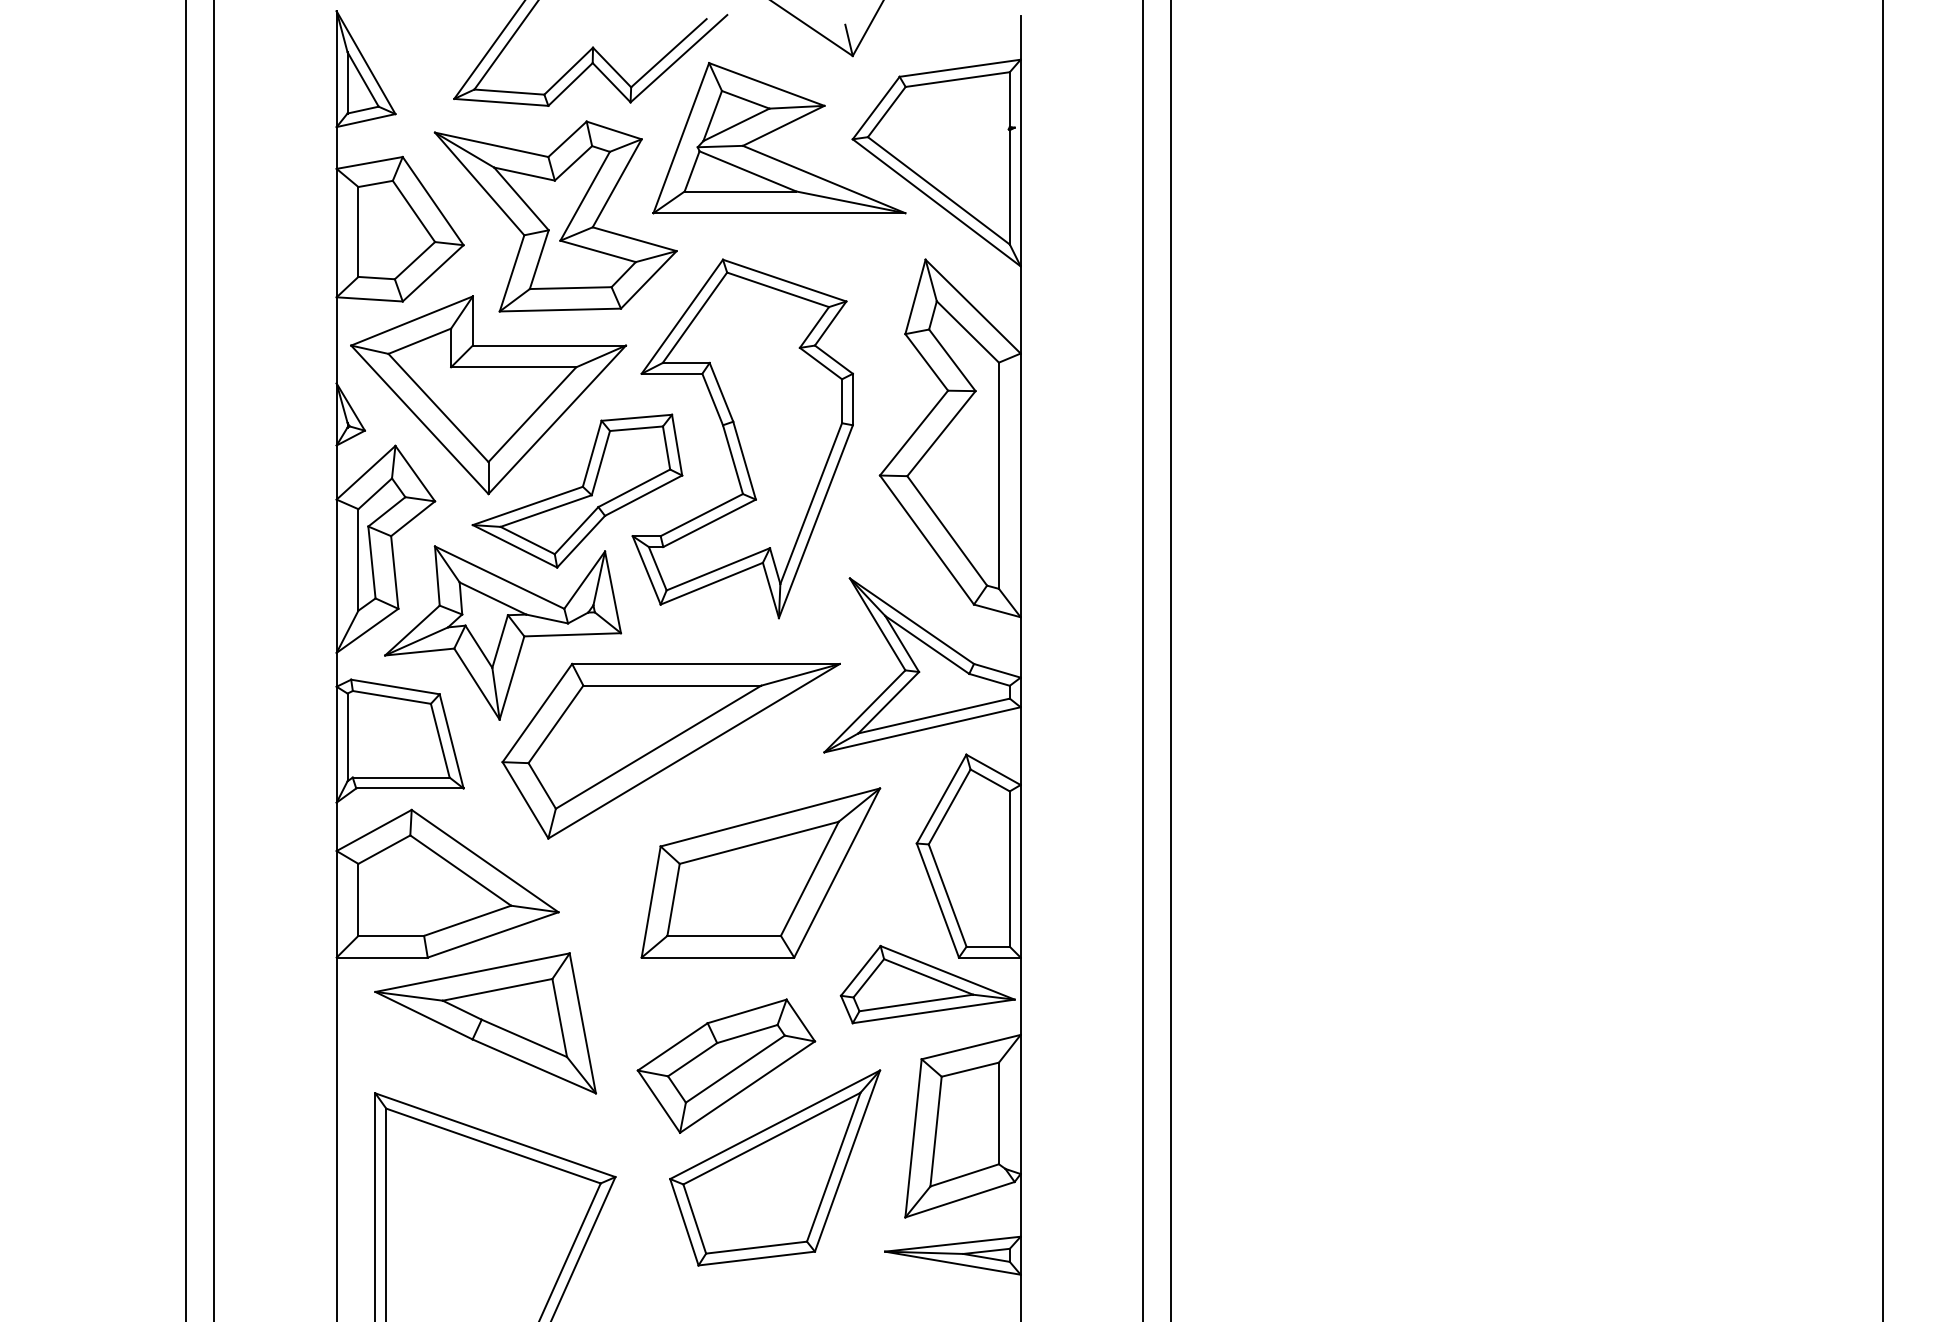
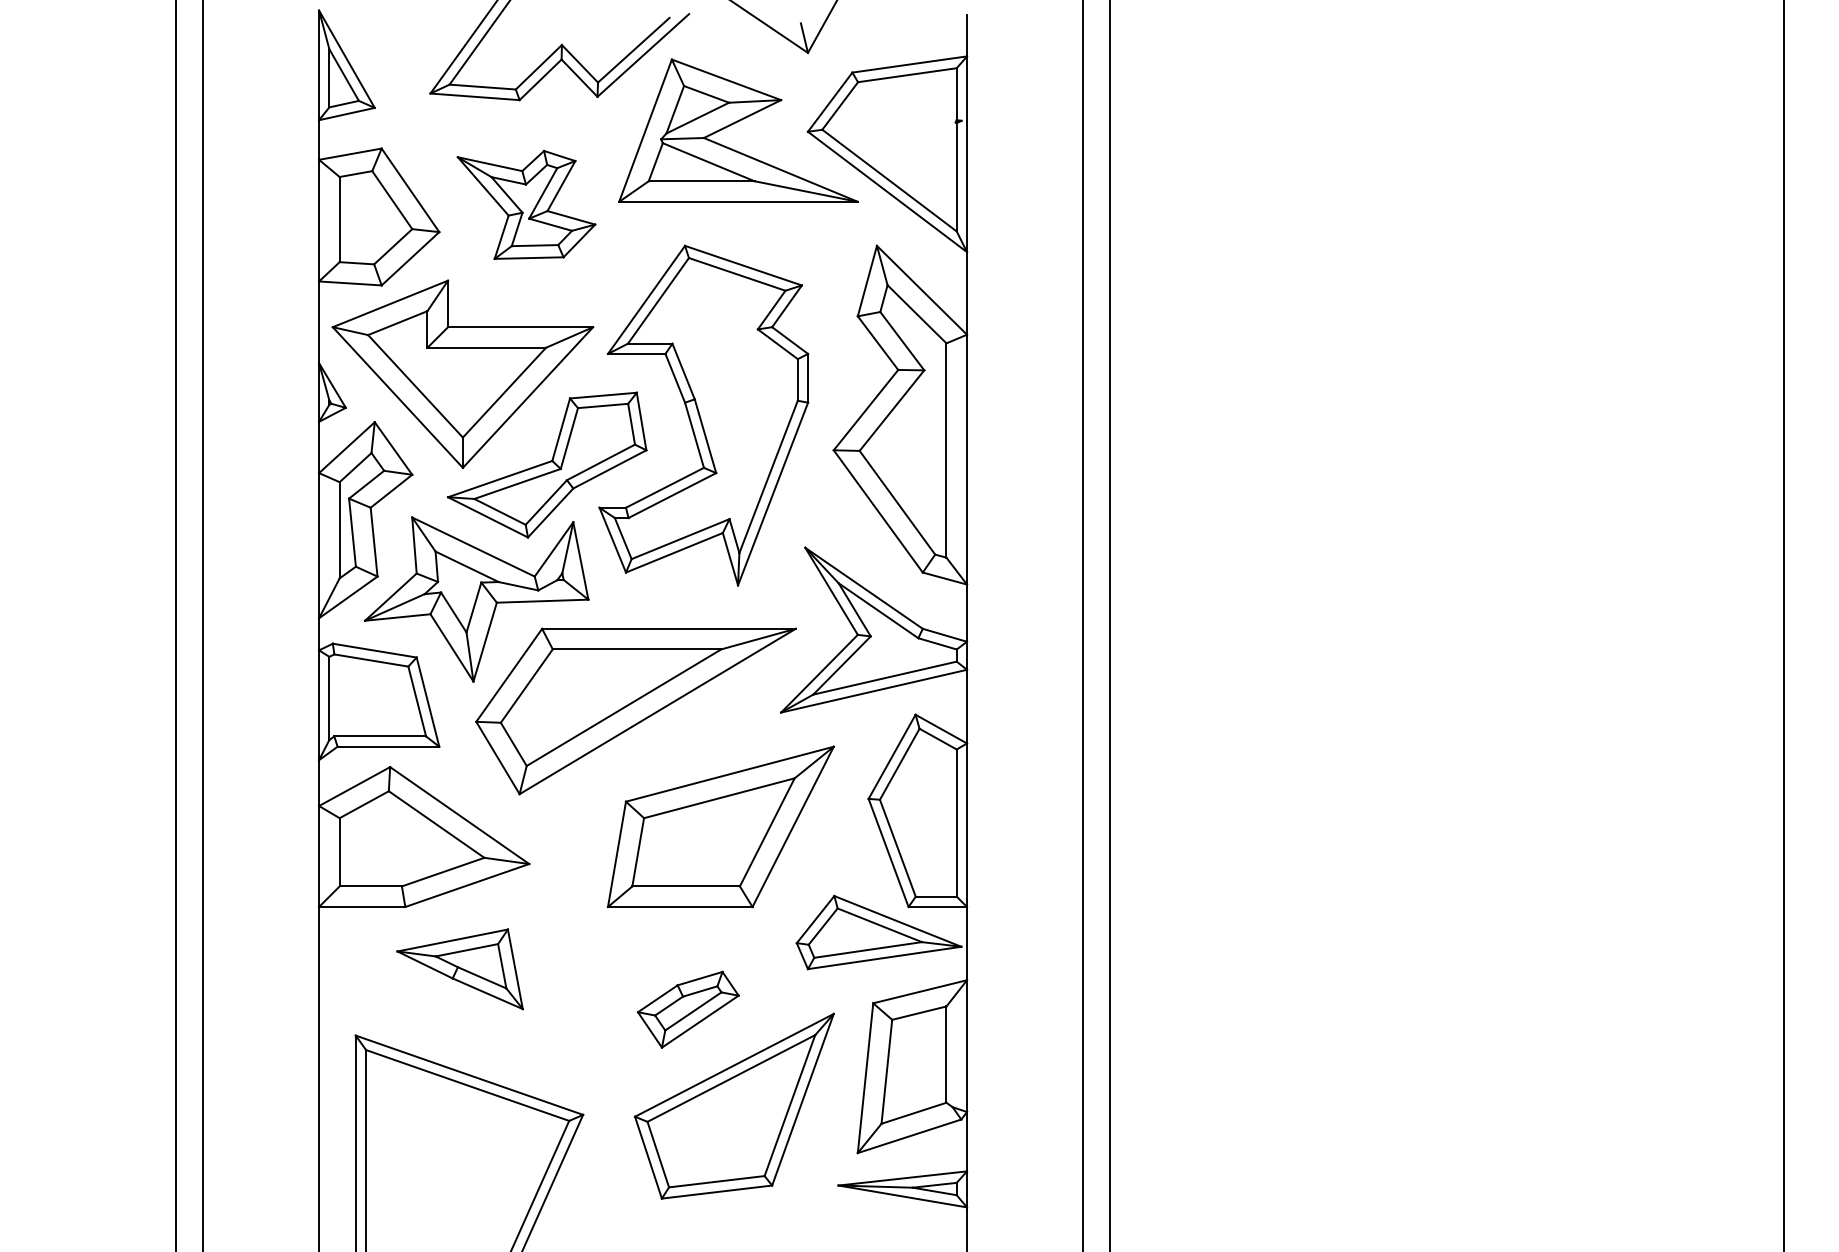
part: (555, 216) -> (526, 204), size x0.6
part: (485, 1023) -> (460, 969), size x0.6
part: (726, 1065) -> (688, 1009), size x0.6

